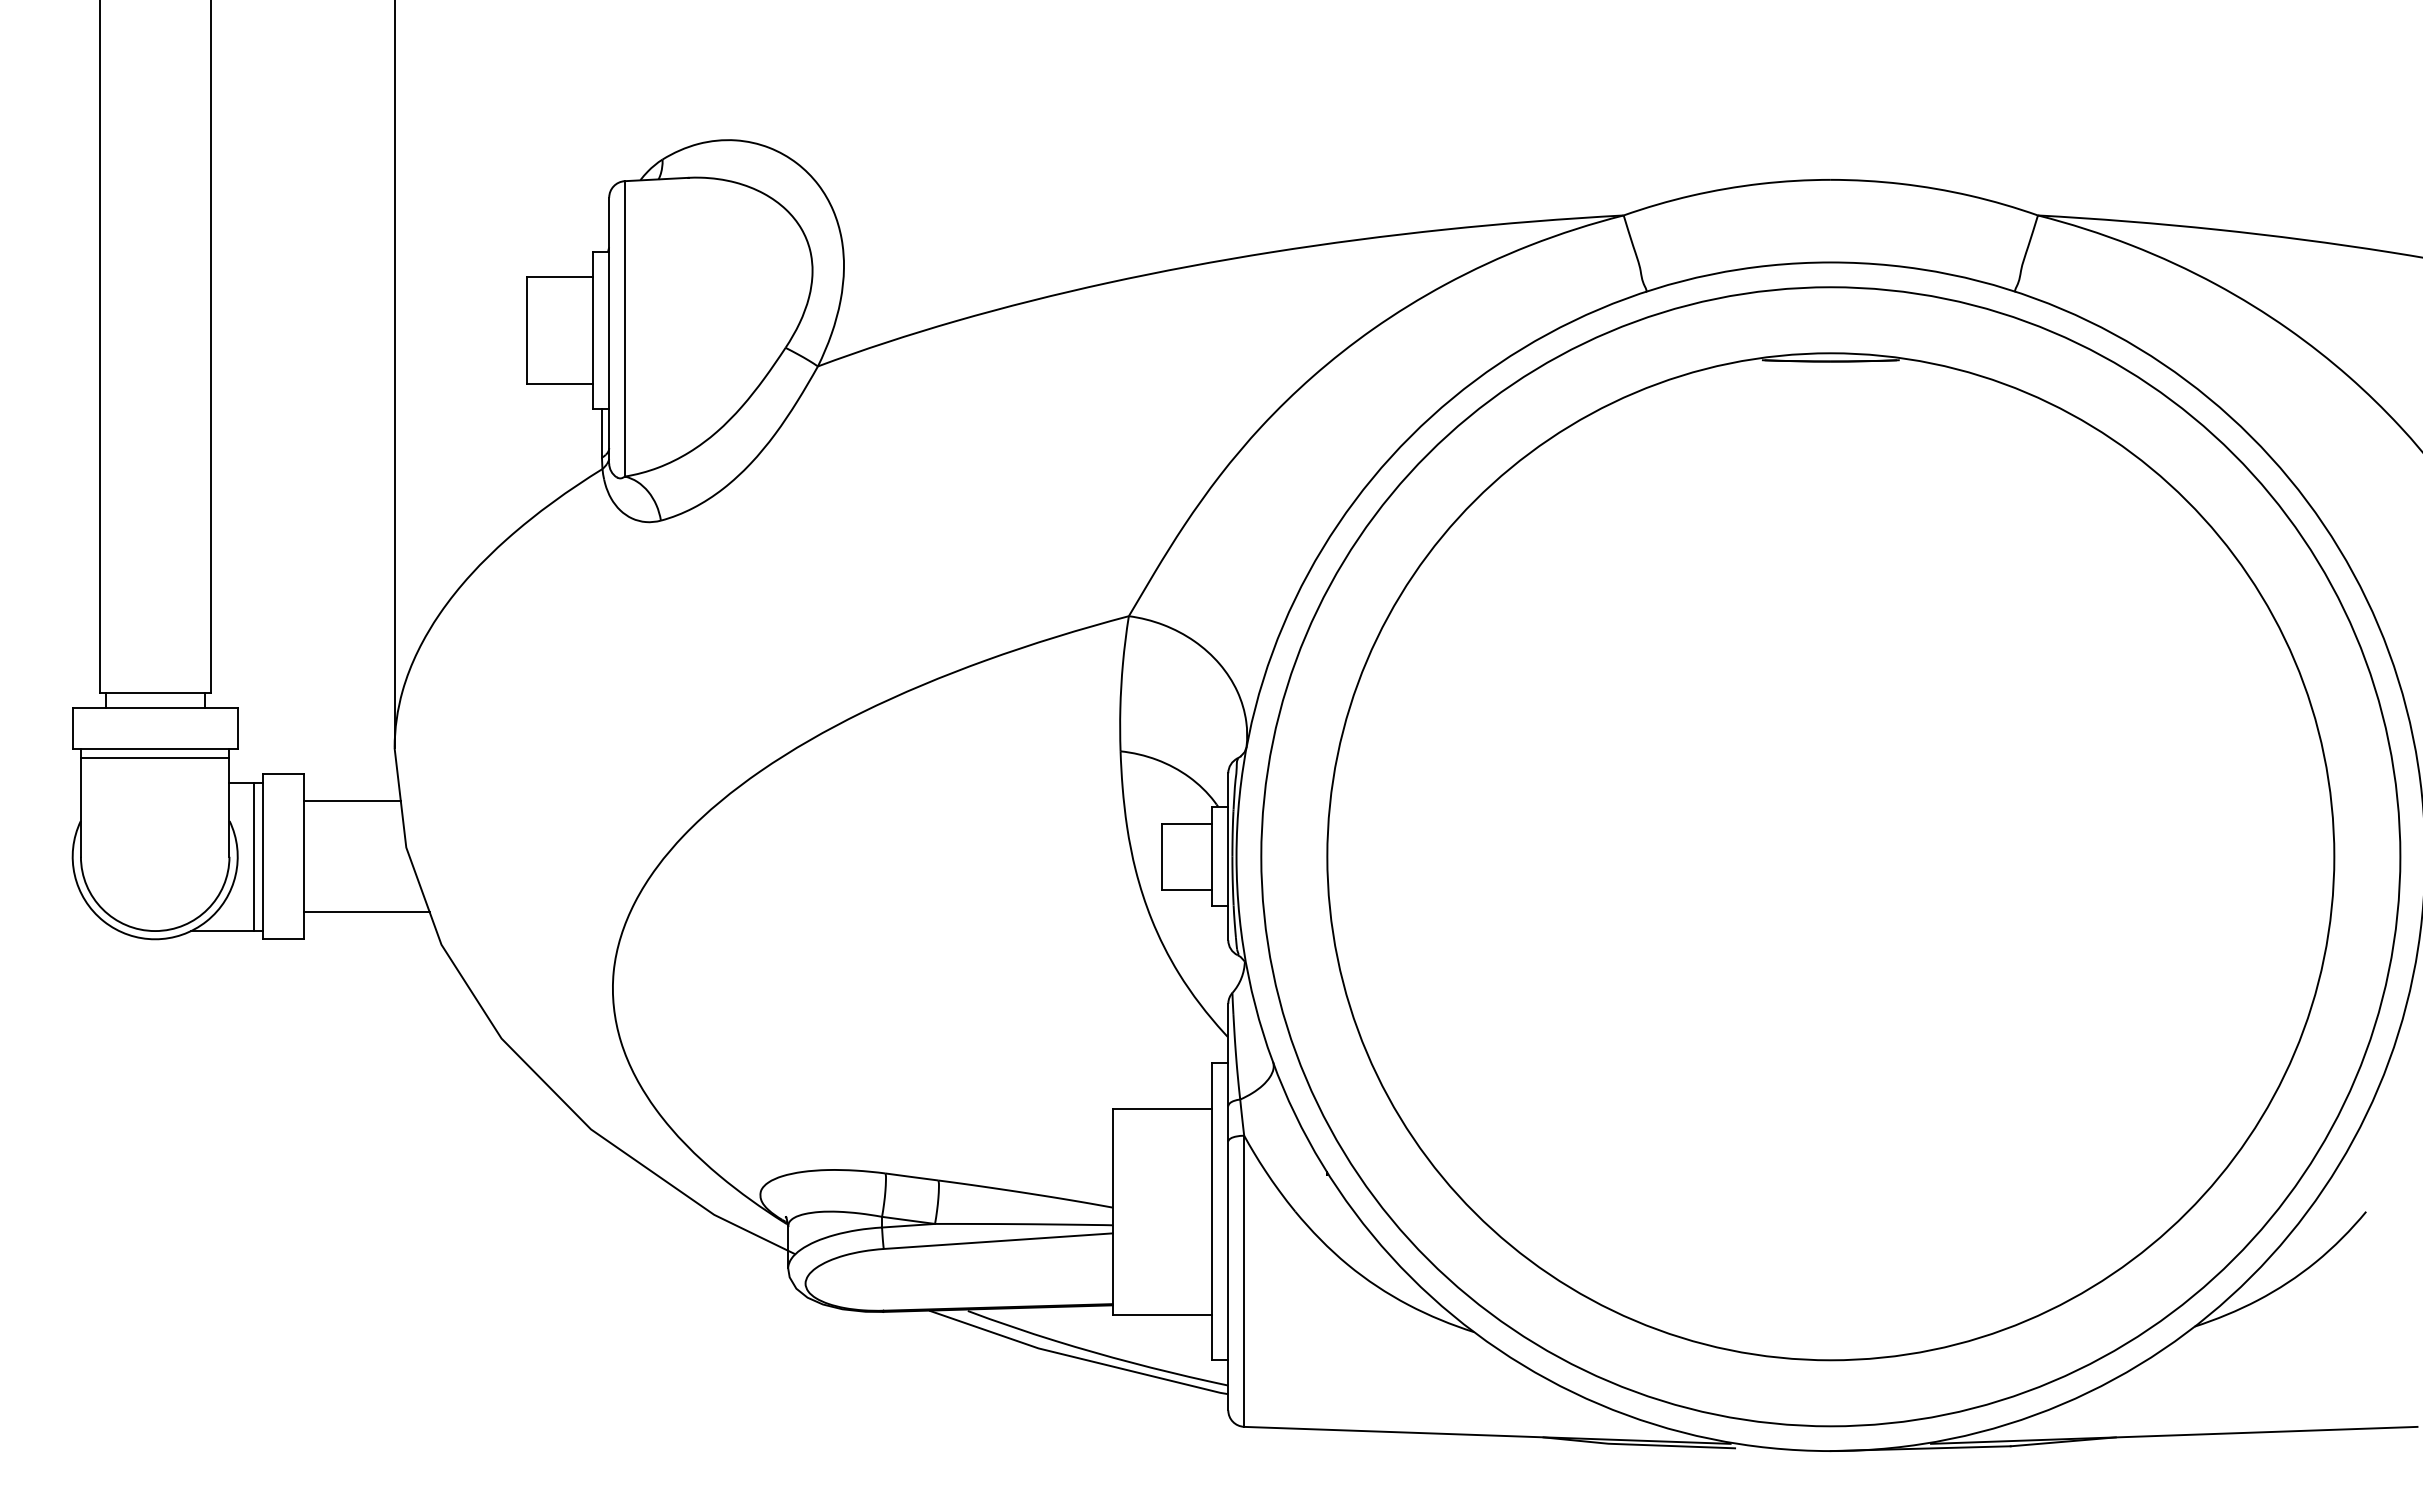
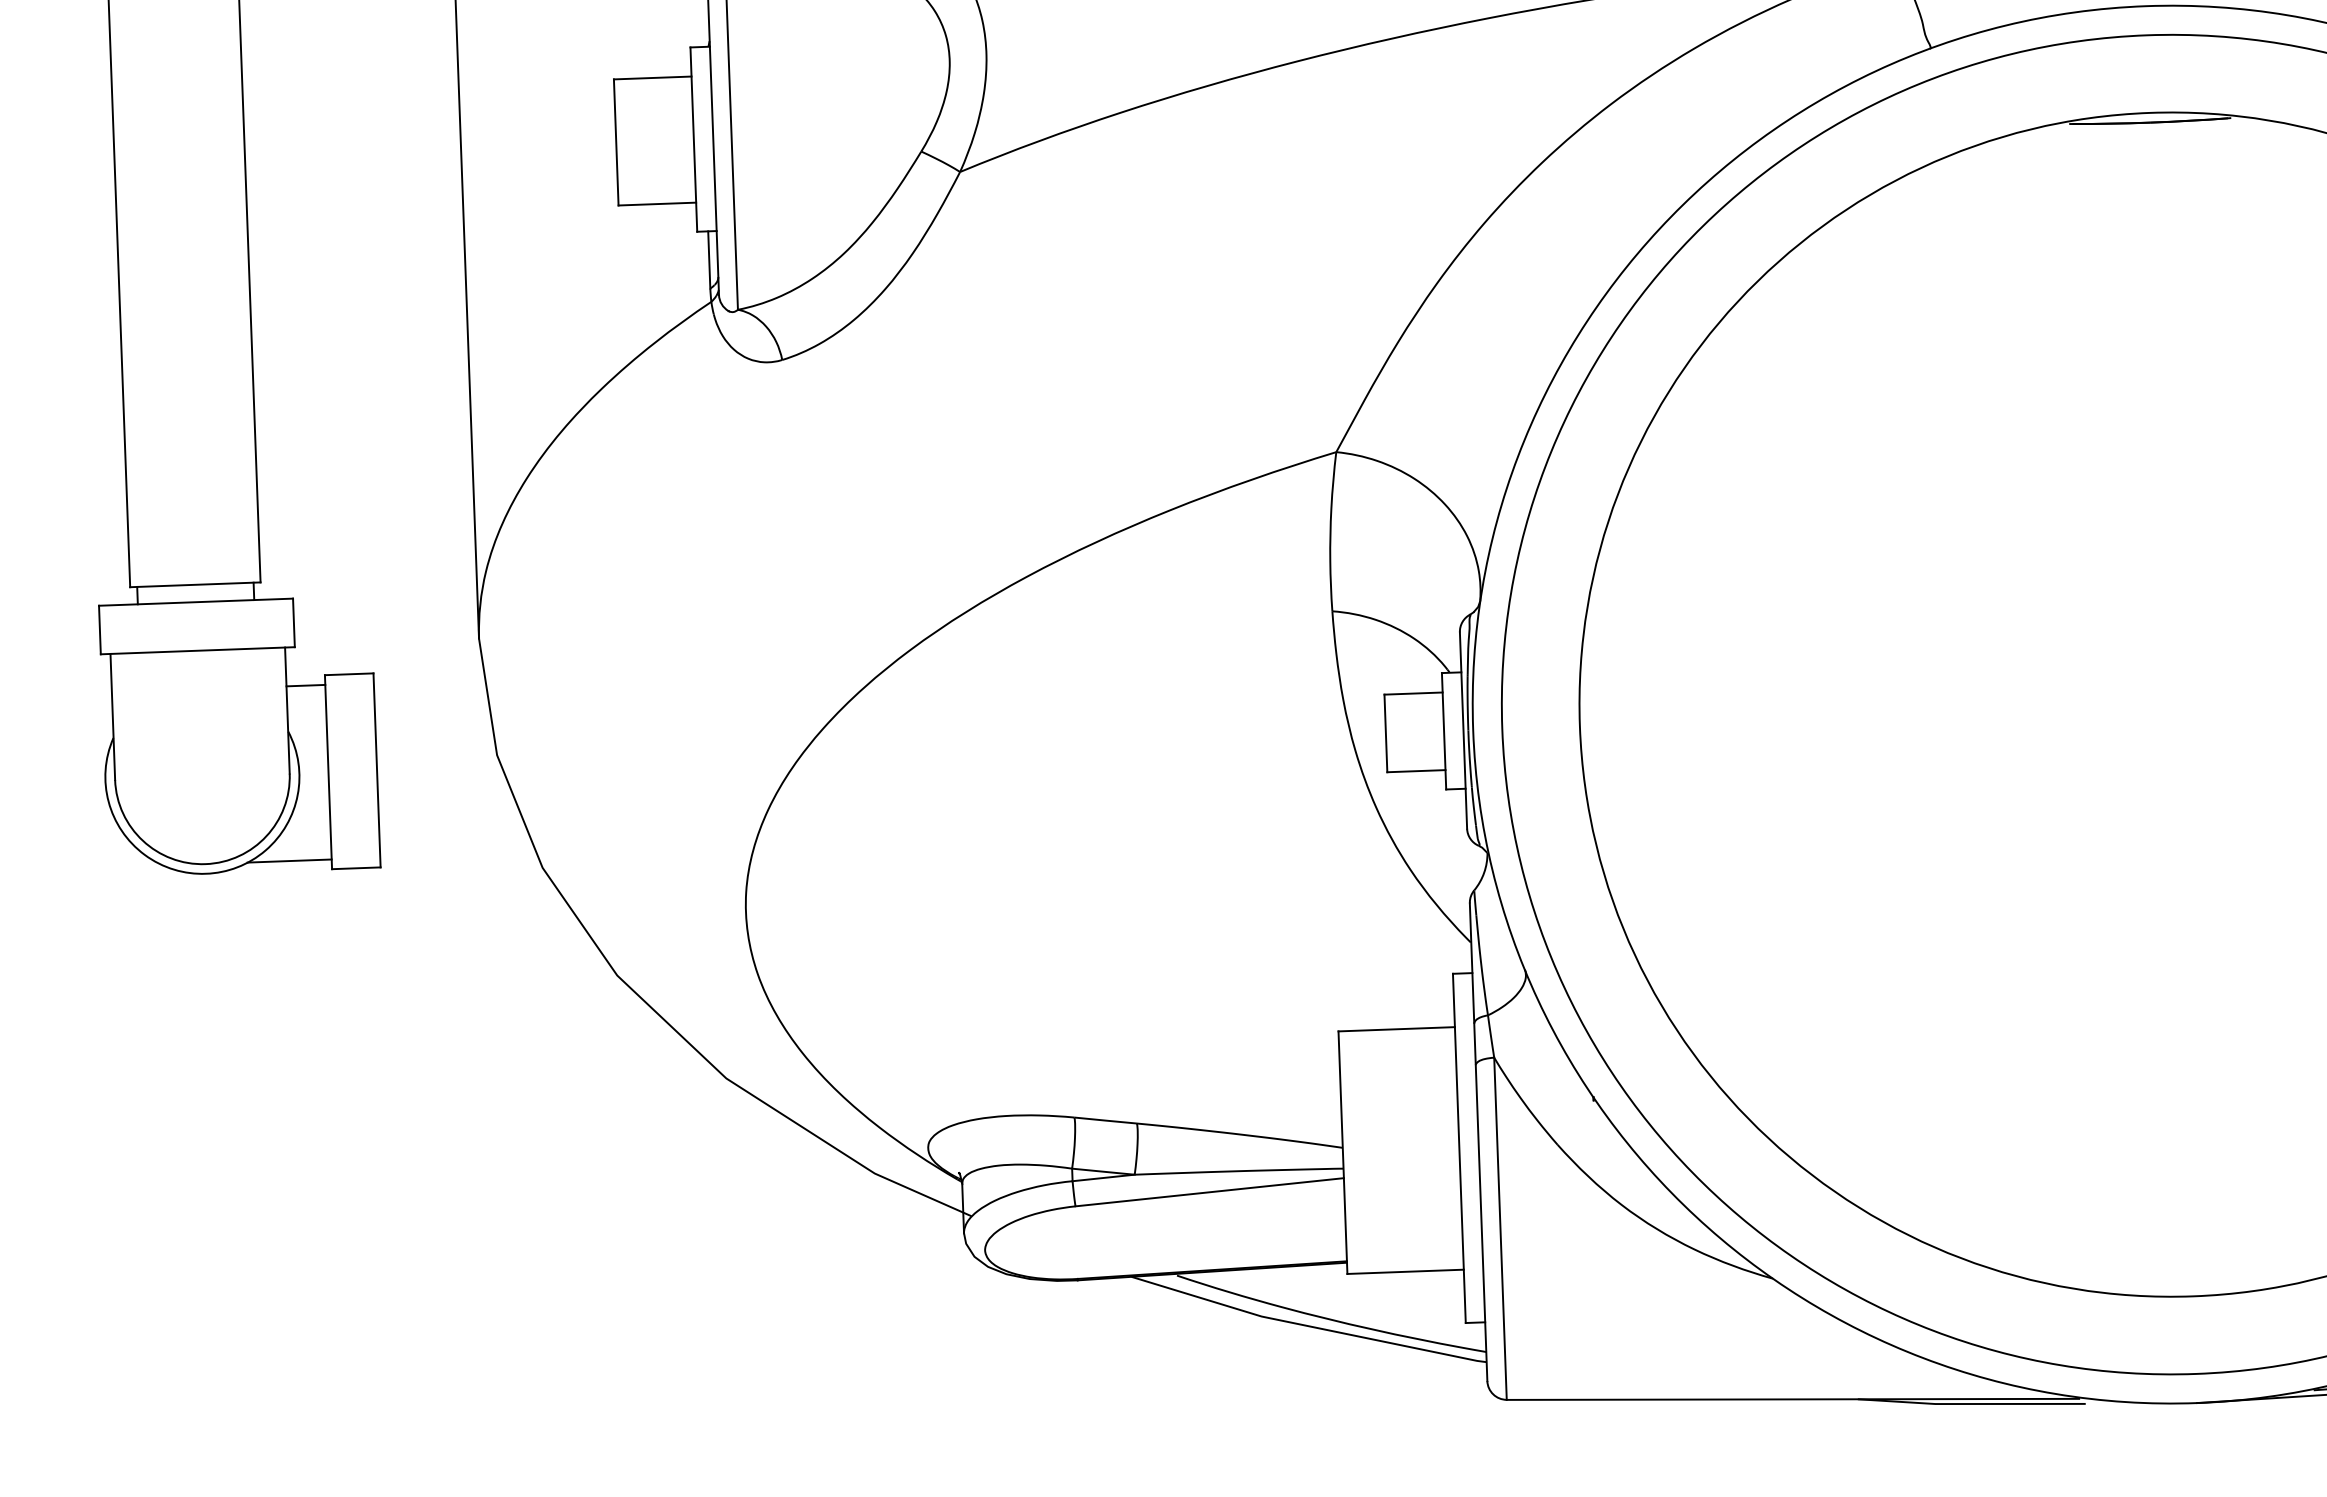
line: (154, 757) -> (197, 660), removed
line: (351, 801) -> (430, 703), removed
line: (254, 856) -> (319, 772), removed
line: (366, 912) -> (453, 833), removed

